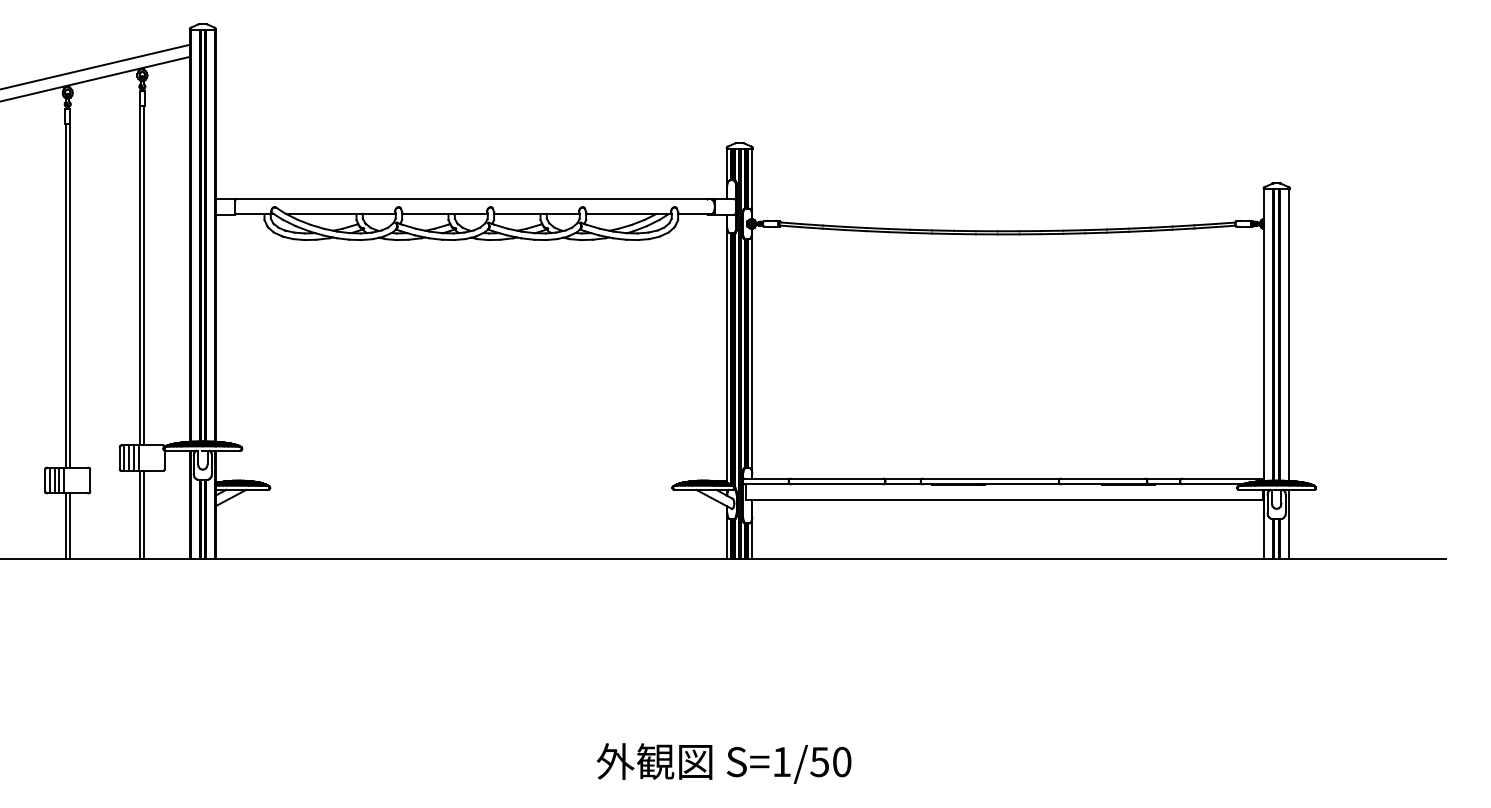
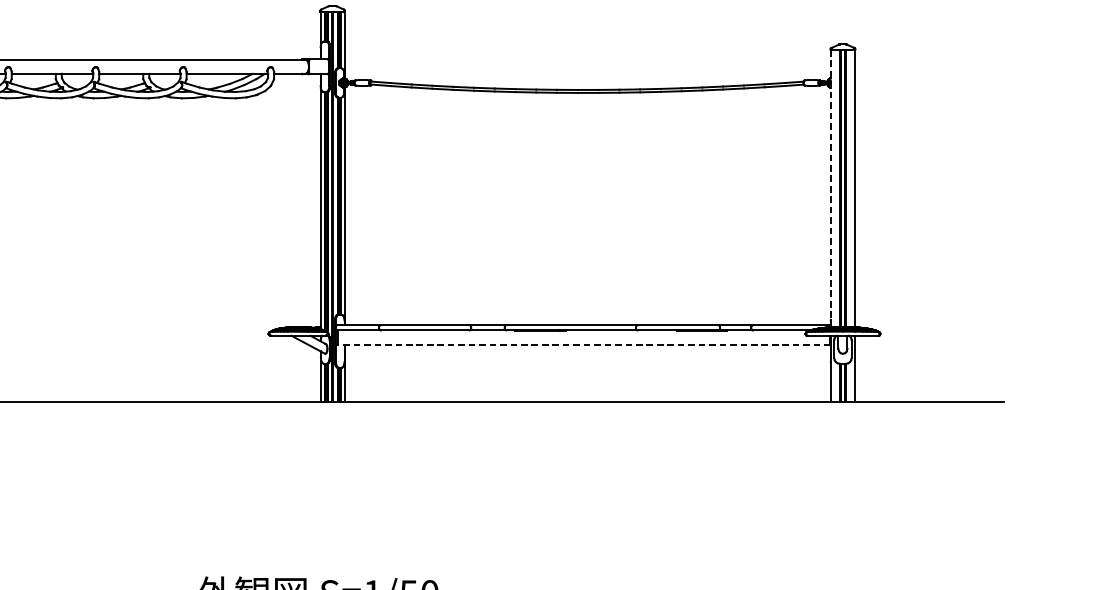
line: (1263, 335) -> (830, 189), solid -> dashed
line: (1004, 499) -> (584, 344), solid -> dashed

